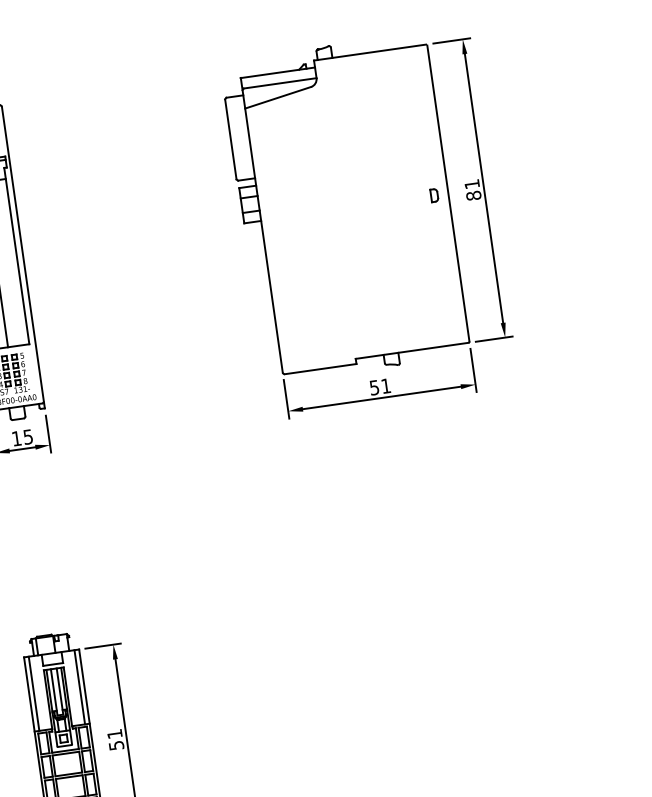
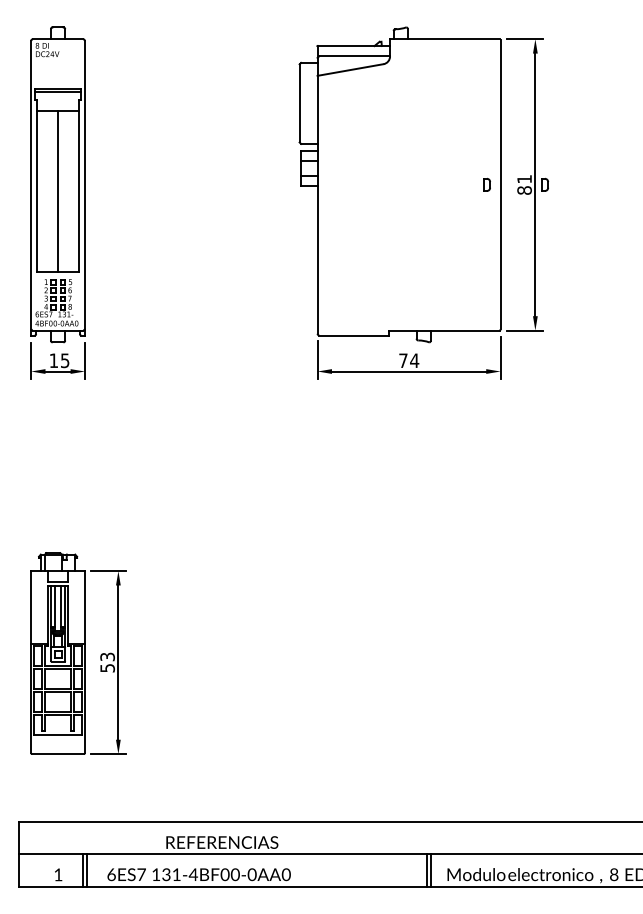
part: (493, 186) -> (544, 184), added
text: (380, 386) -> (409, 360), 51 -> 74
line: (79, 687) -> (80, 607), removed
line: (33, 693) -> (35, 607), removed
text: (114, 733) -> (107, 656), 51 -> 53

